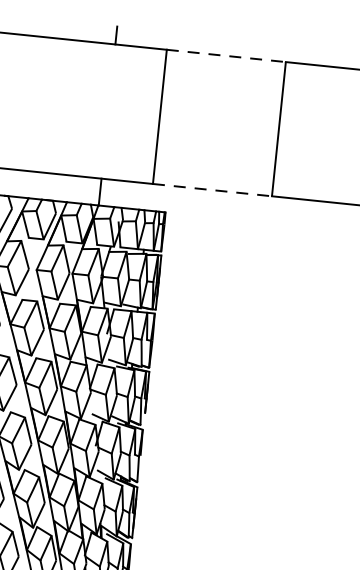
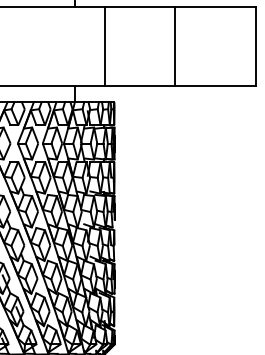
line: (226, 56) -> (140, 7), dashed -> solid
line: (212, 190) -> (140, 86), dashed -> solid

